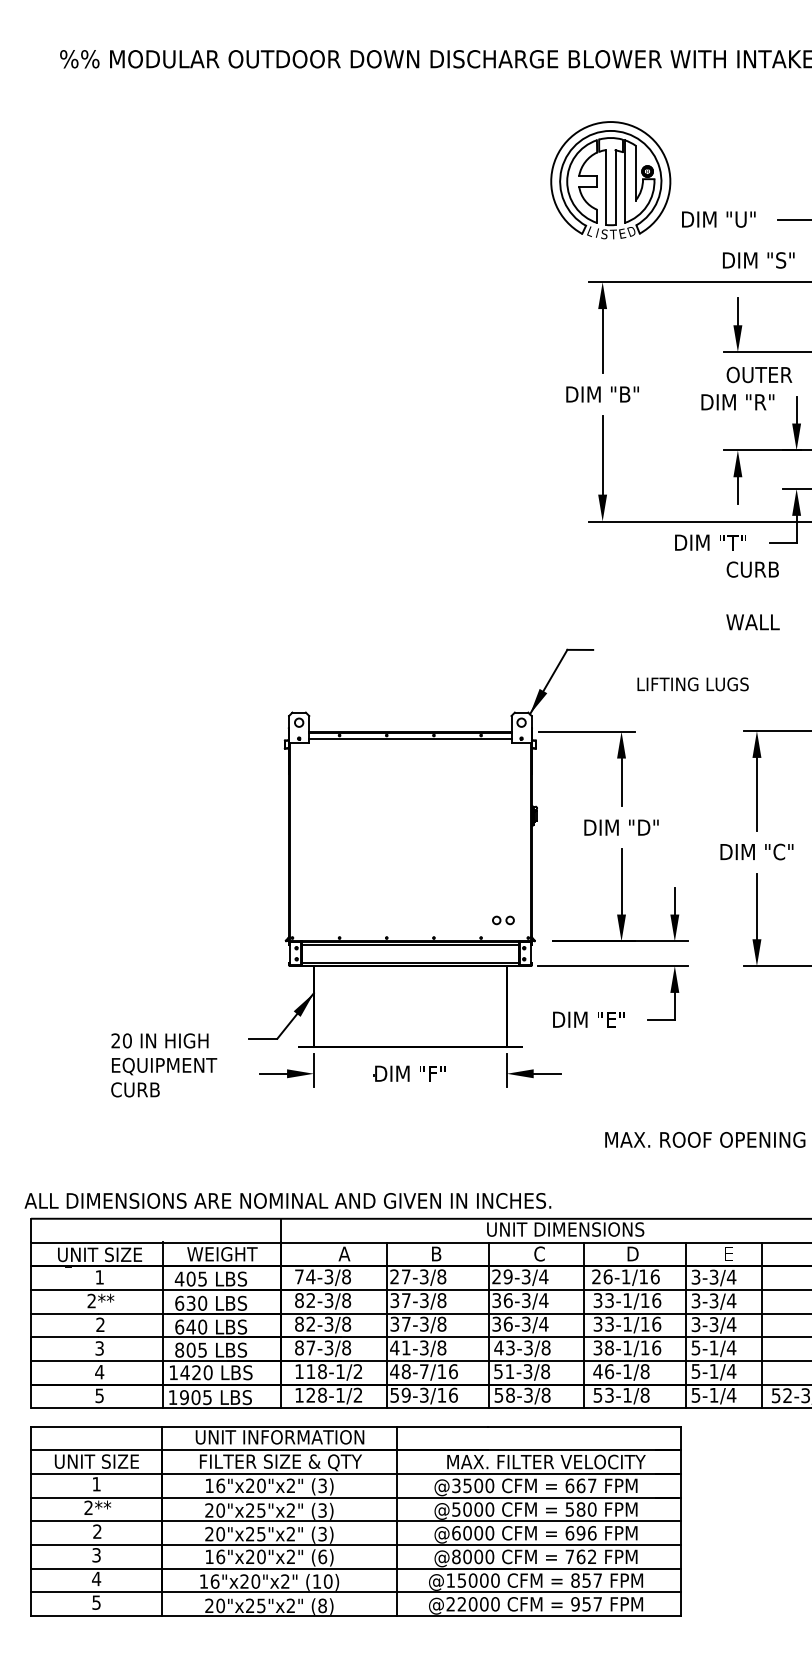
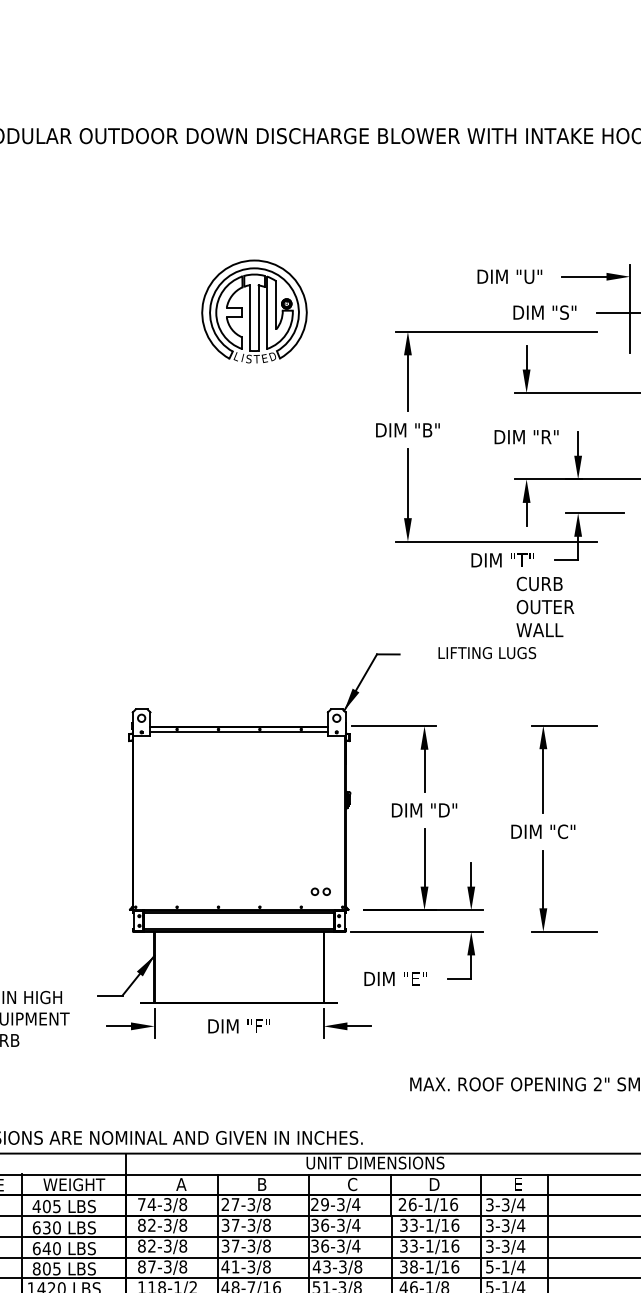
part: (610, 180) -> (254, 311), moved
text: (759, 374) -> (545, 606), moved
text: (692, 684) -> (486, 653), moved

